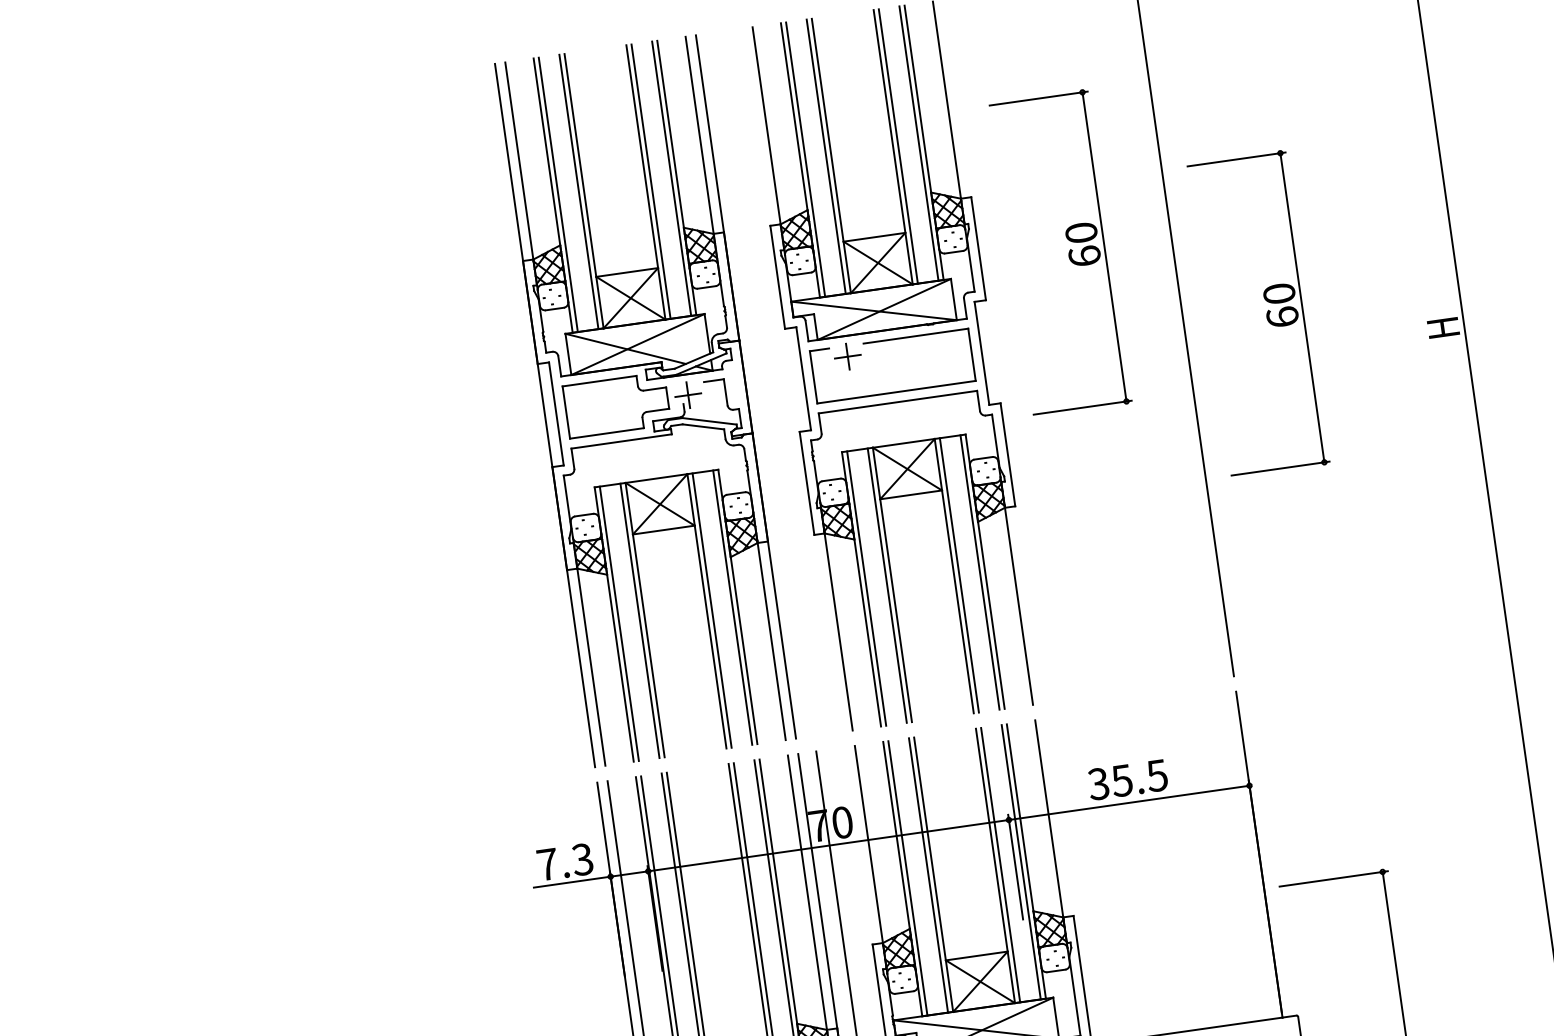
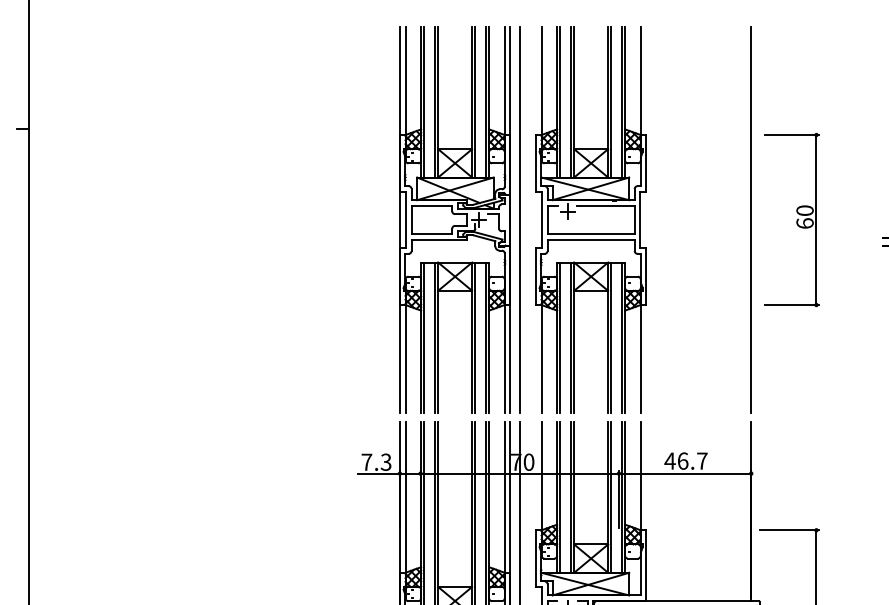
part: (1059, 252) -> (689, 171), removed
line: (764, 383) -> (520, 219), added
text: (1126, 778) -> (685, 460), 35.5 -> 46.7

